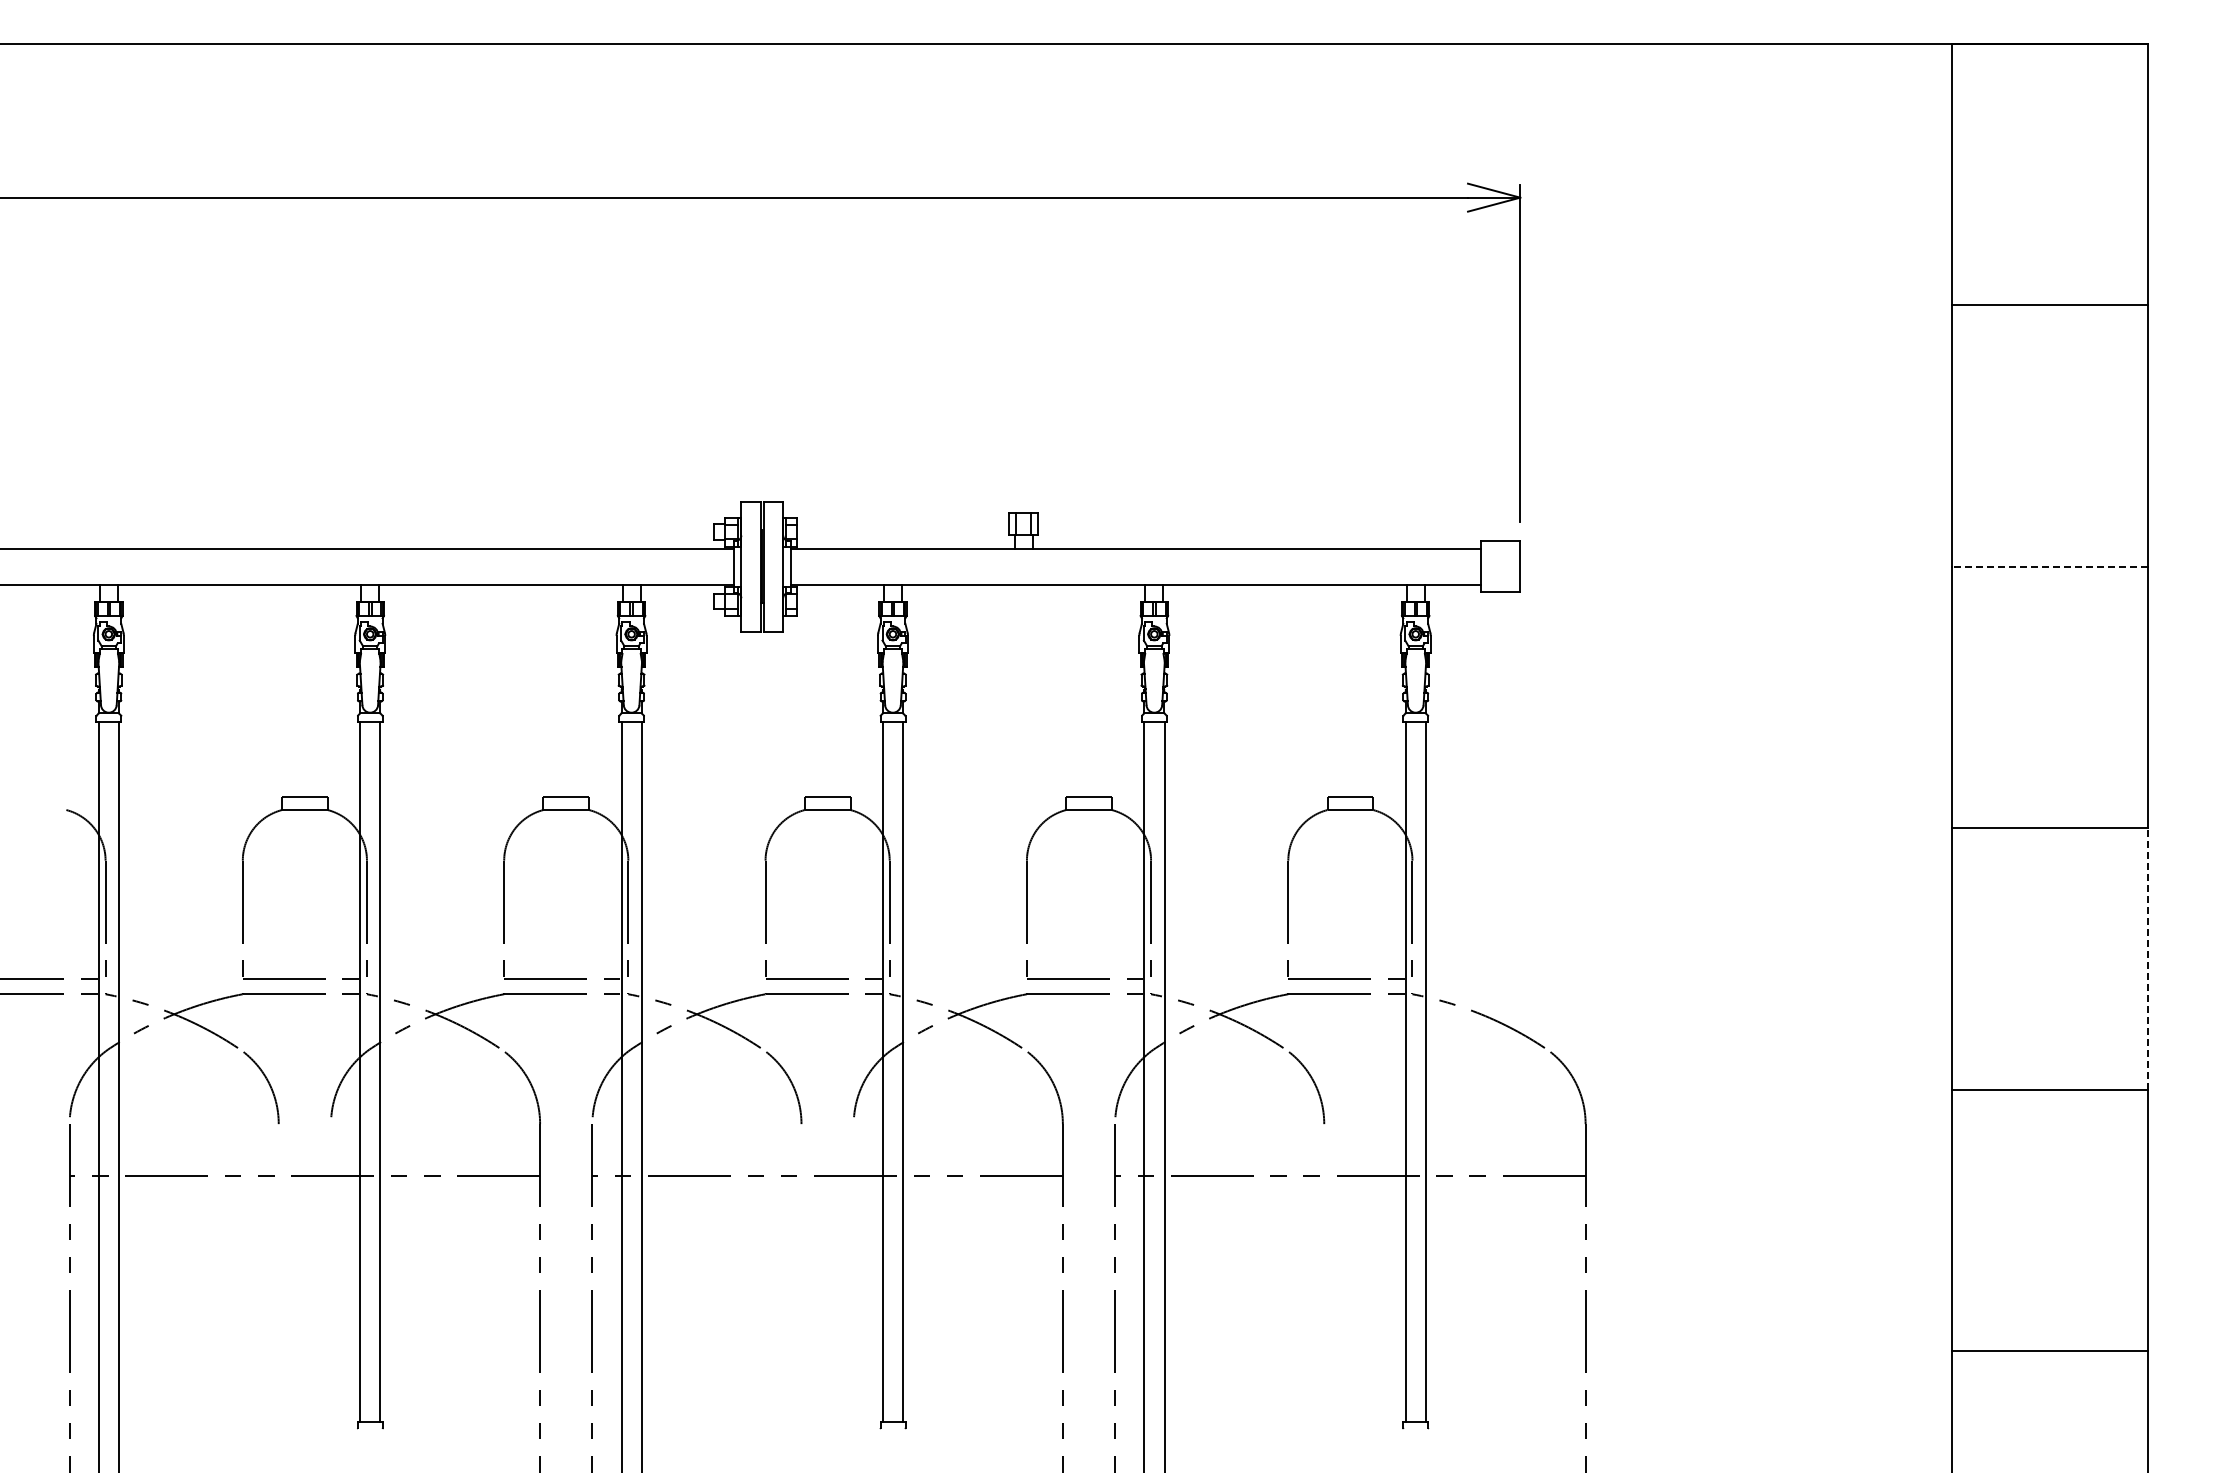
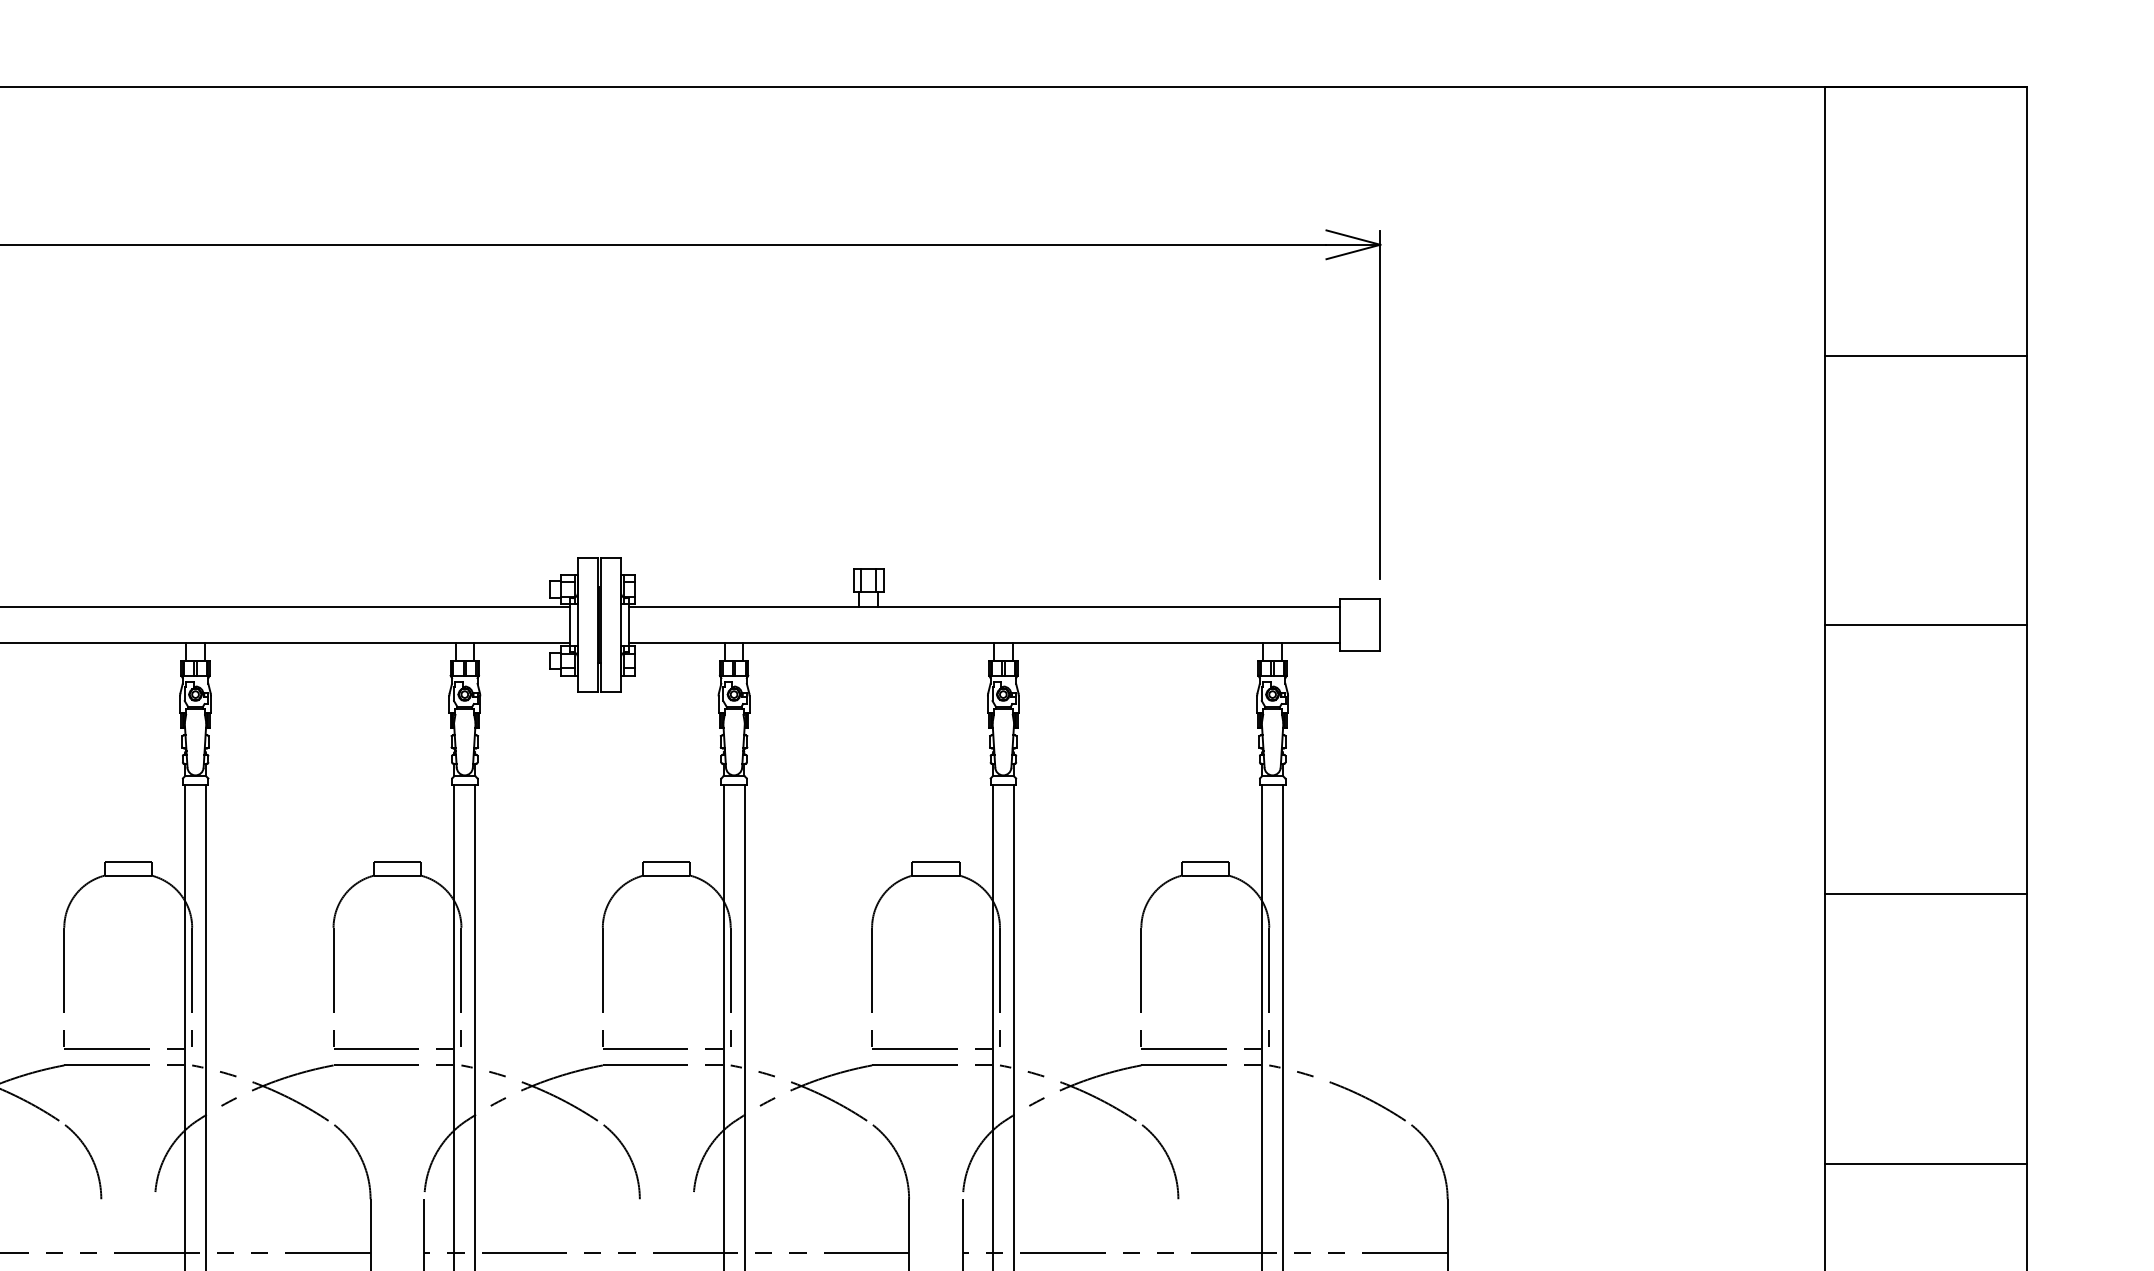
line: (2049, 566) -> (1925, 624), dashed -> solid
line: (2147, 958) -> (2026, 1028), dashed -> solid

